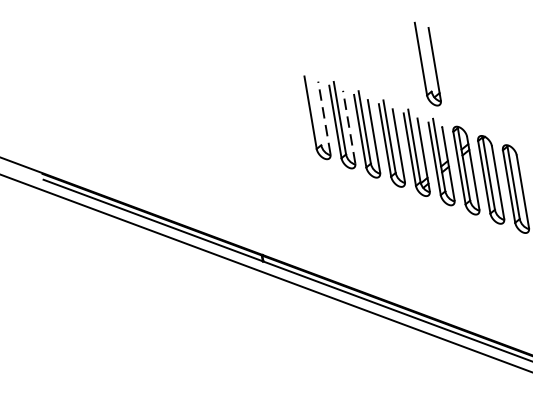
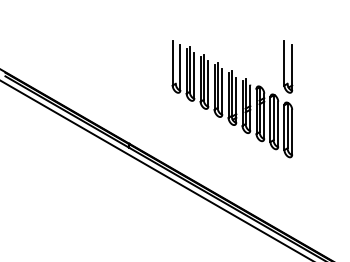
part: (428, 63) -> (288, 66), moved
line: (324, 117) -> (180, 67), dashed -> solid
line: (349, 126) -> (194, 75), dashed -> solid

